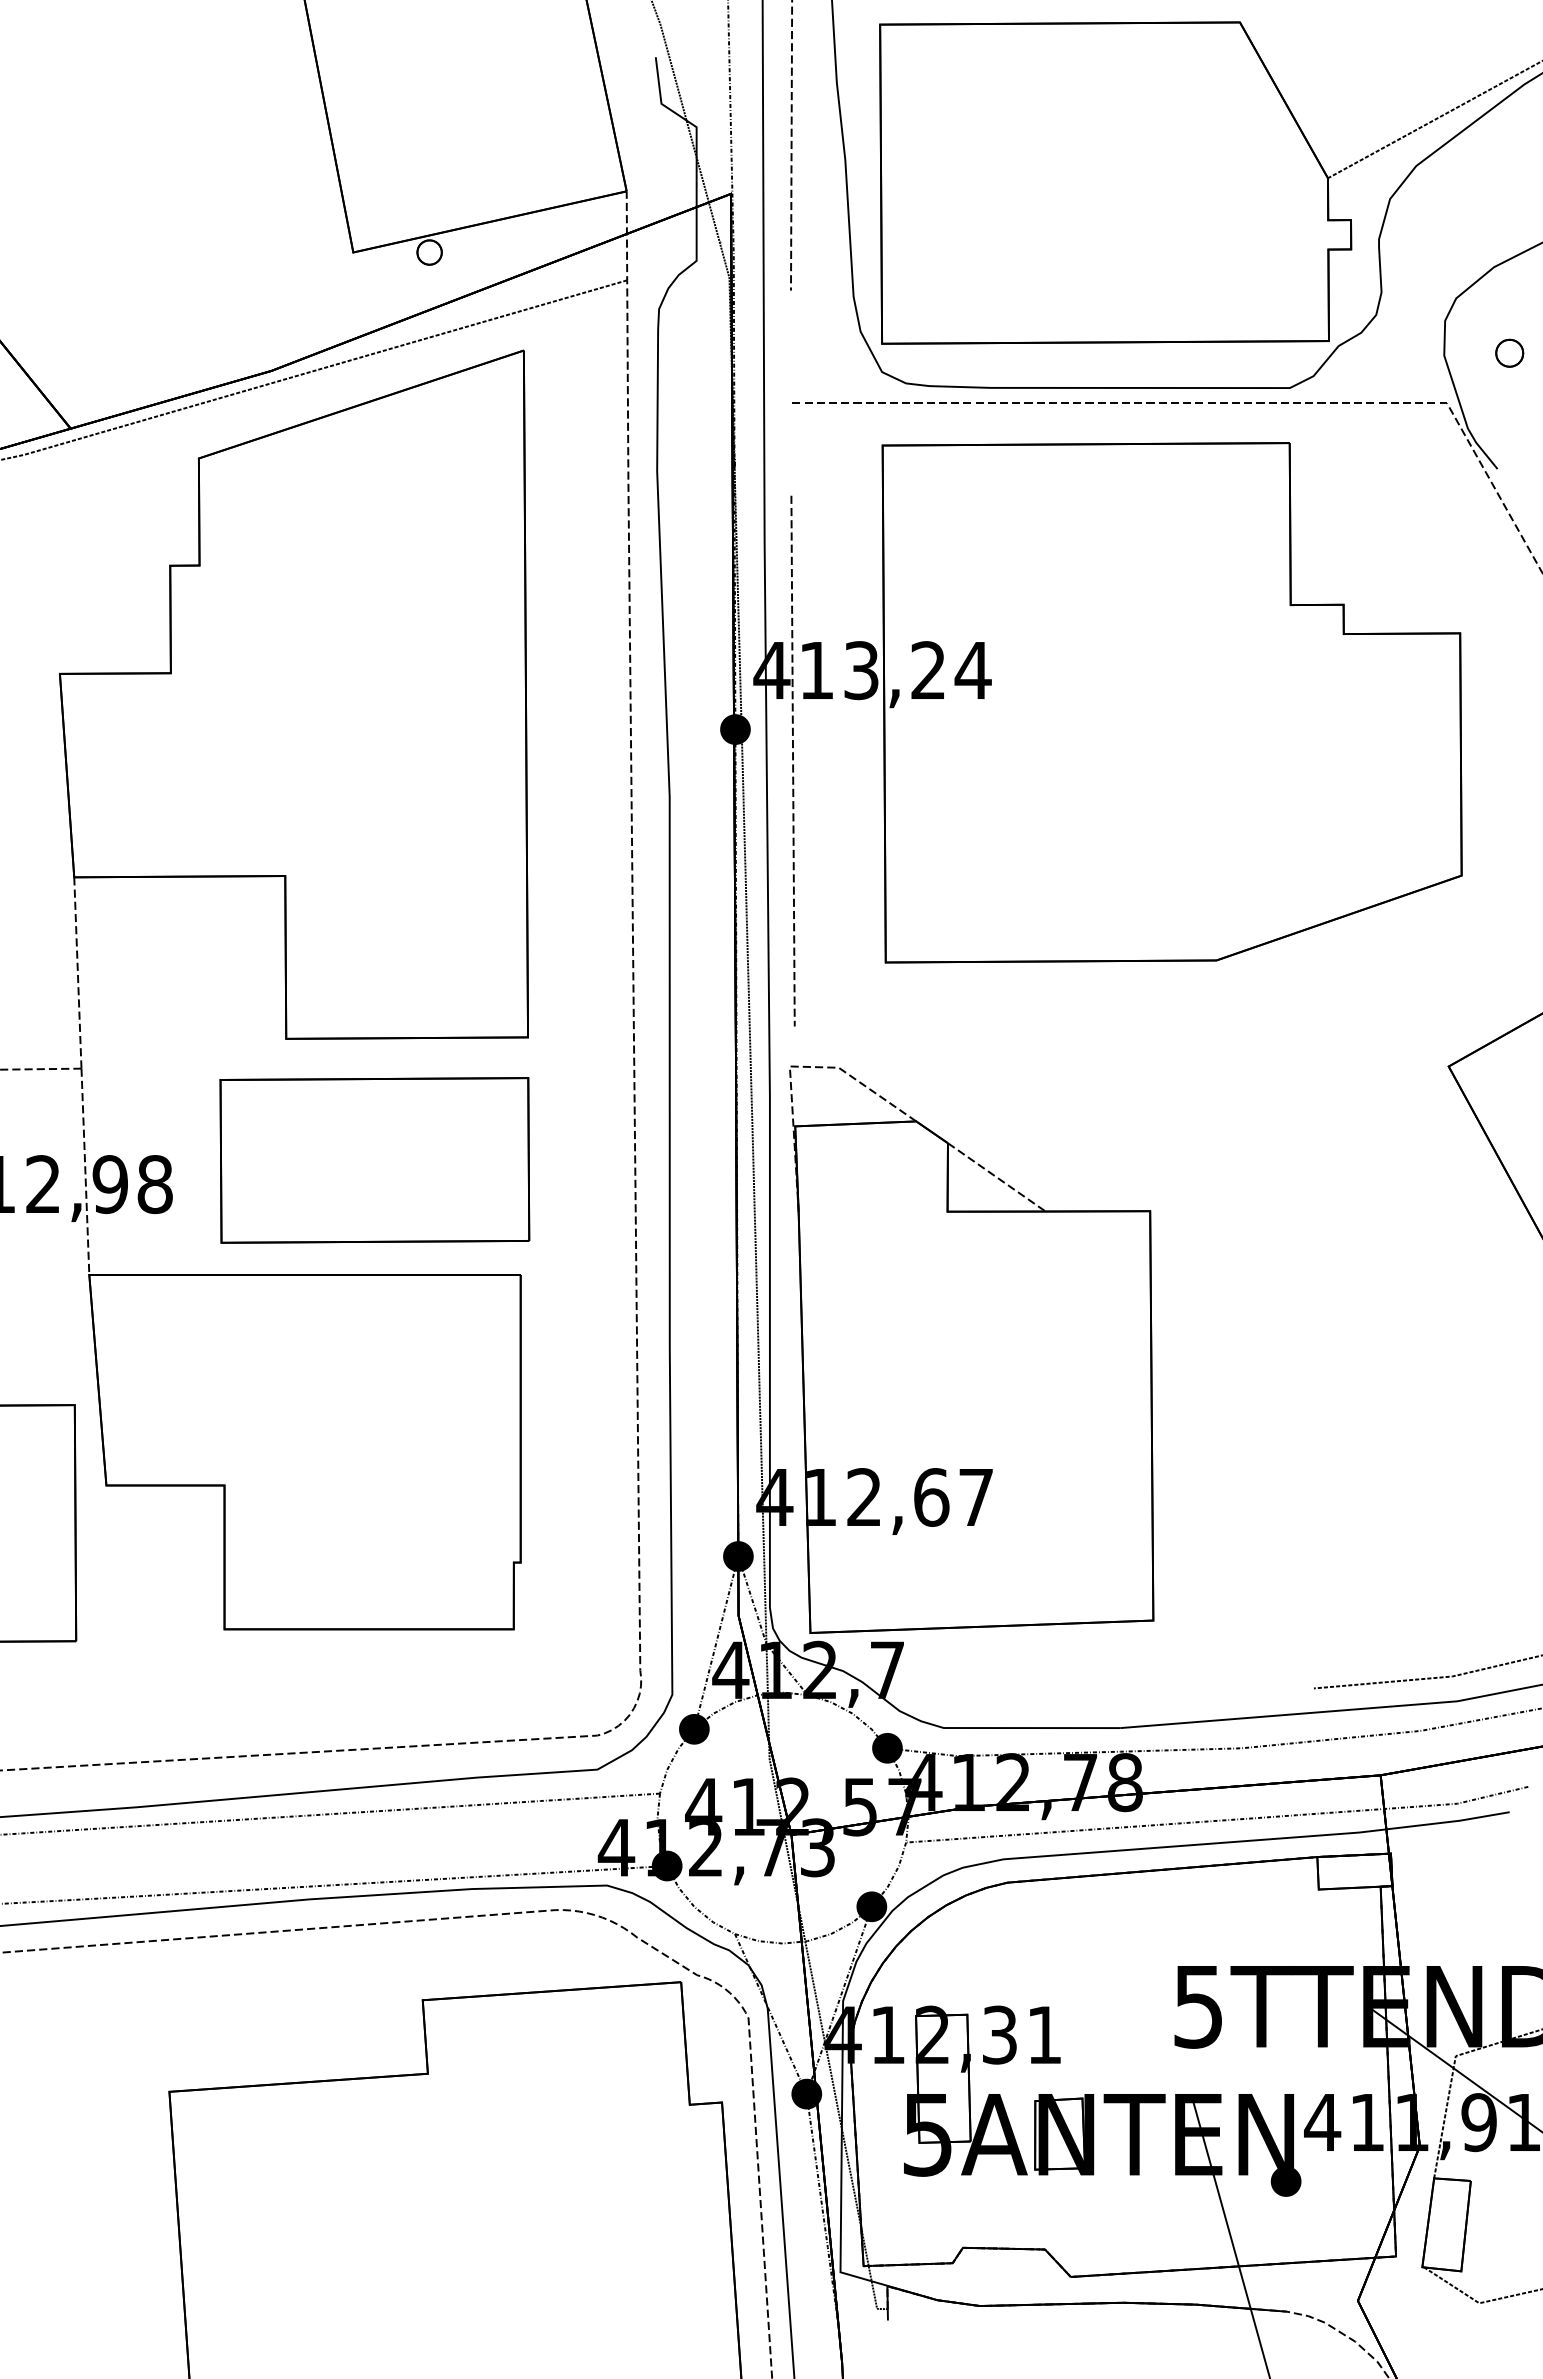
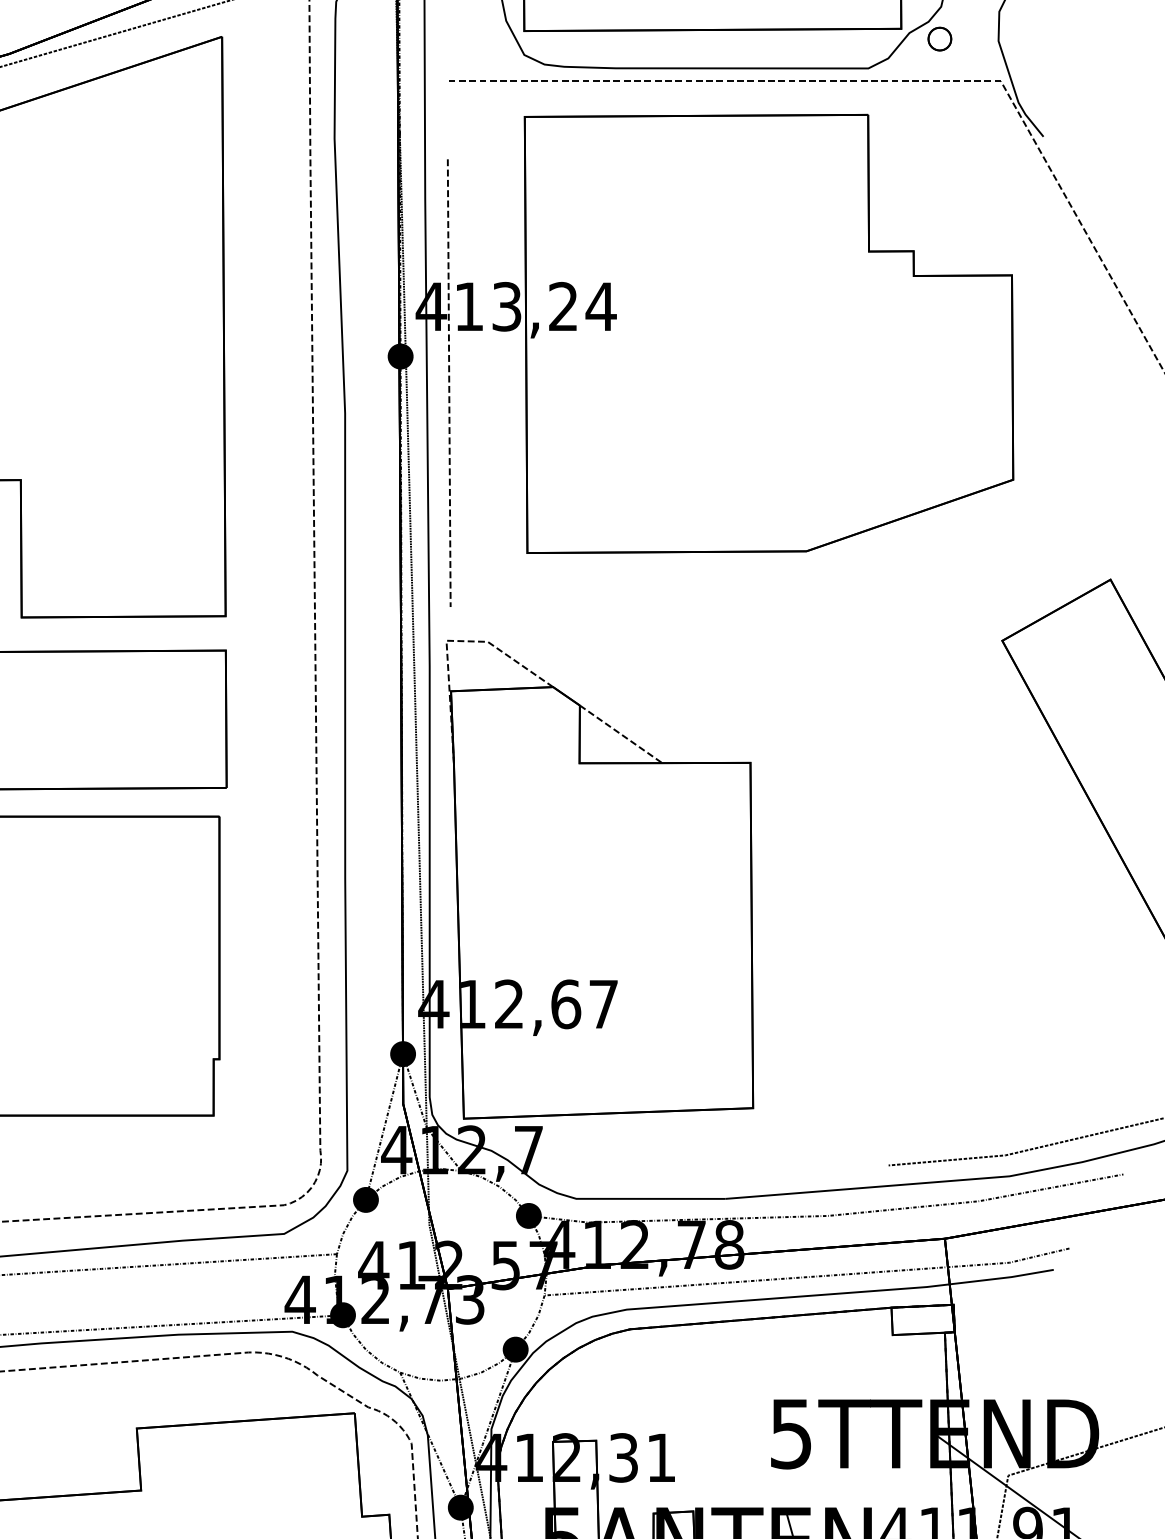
part: (1509, 352) -> (939, 38), moved

